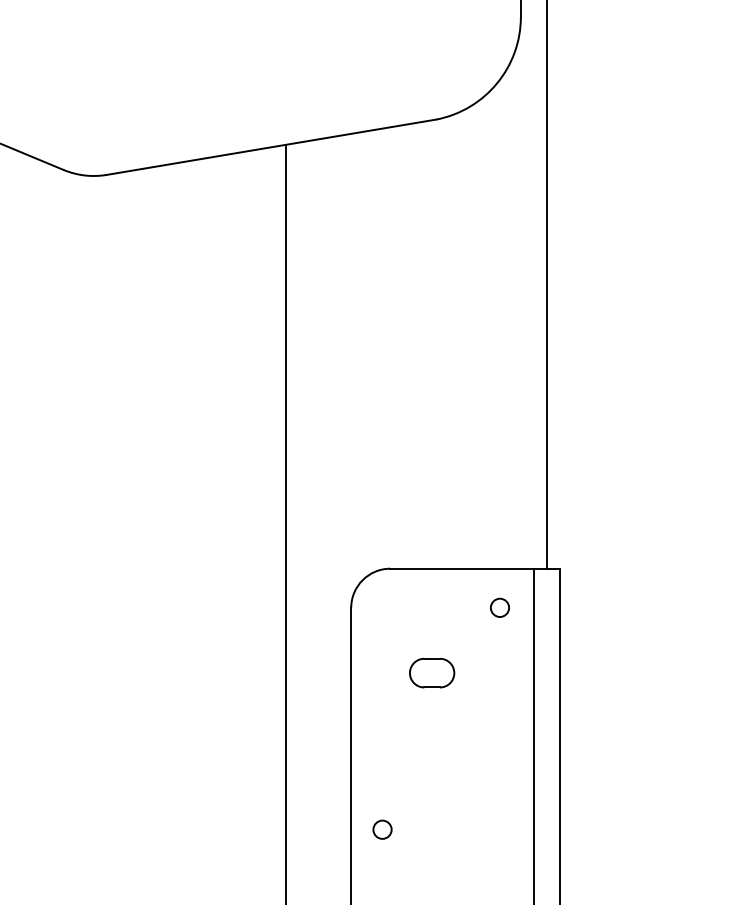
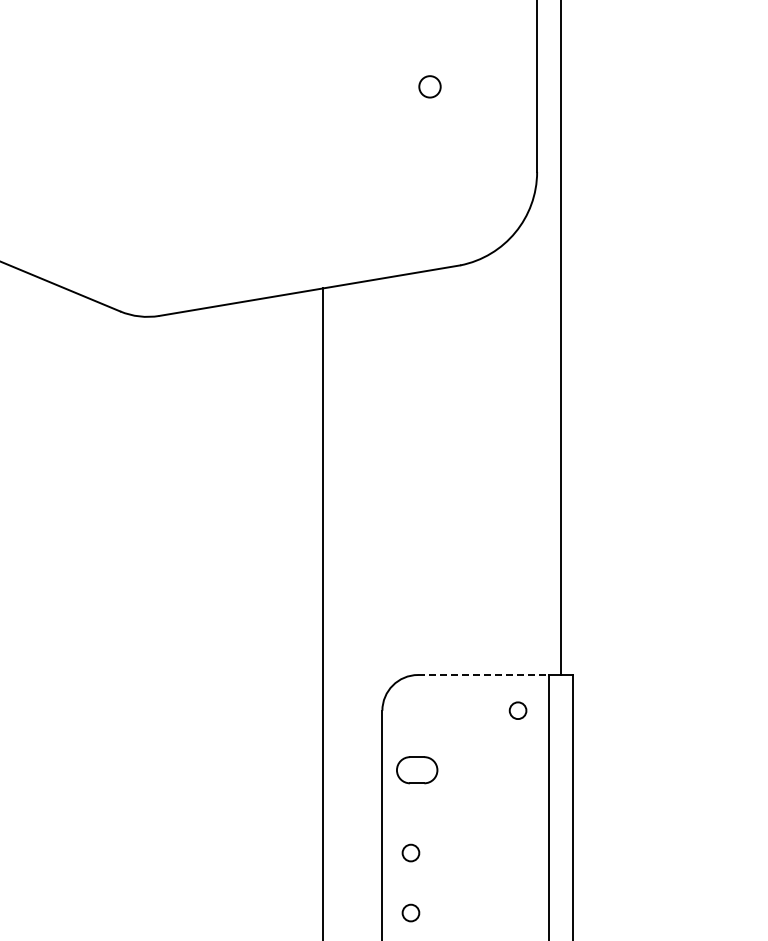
line: (463, 569) -> (484, 675), solid -> dashed
part: (432, 673) -> (417, 770), moved
circle: (382, 763) -> (410, 852), added

